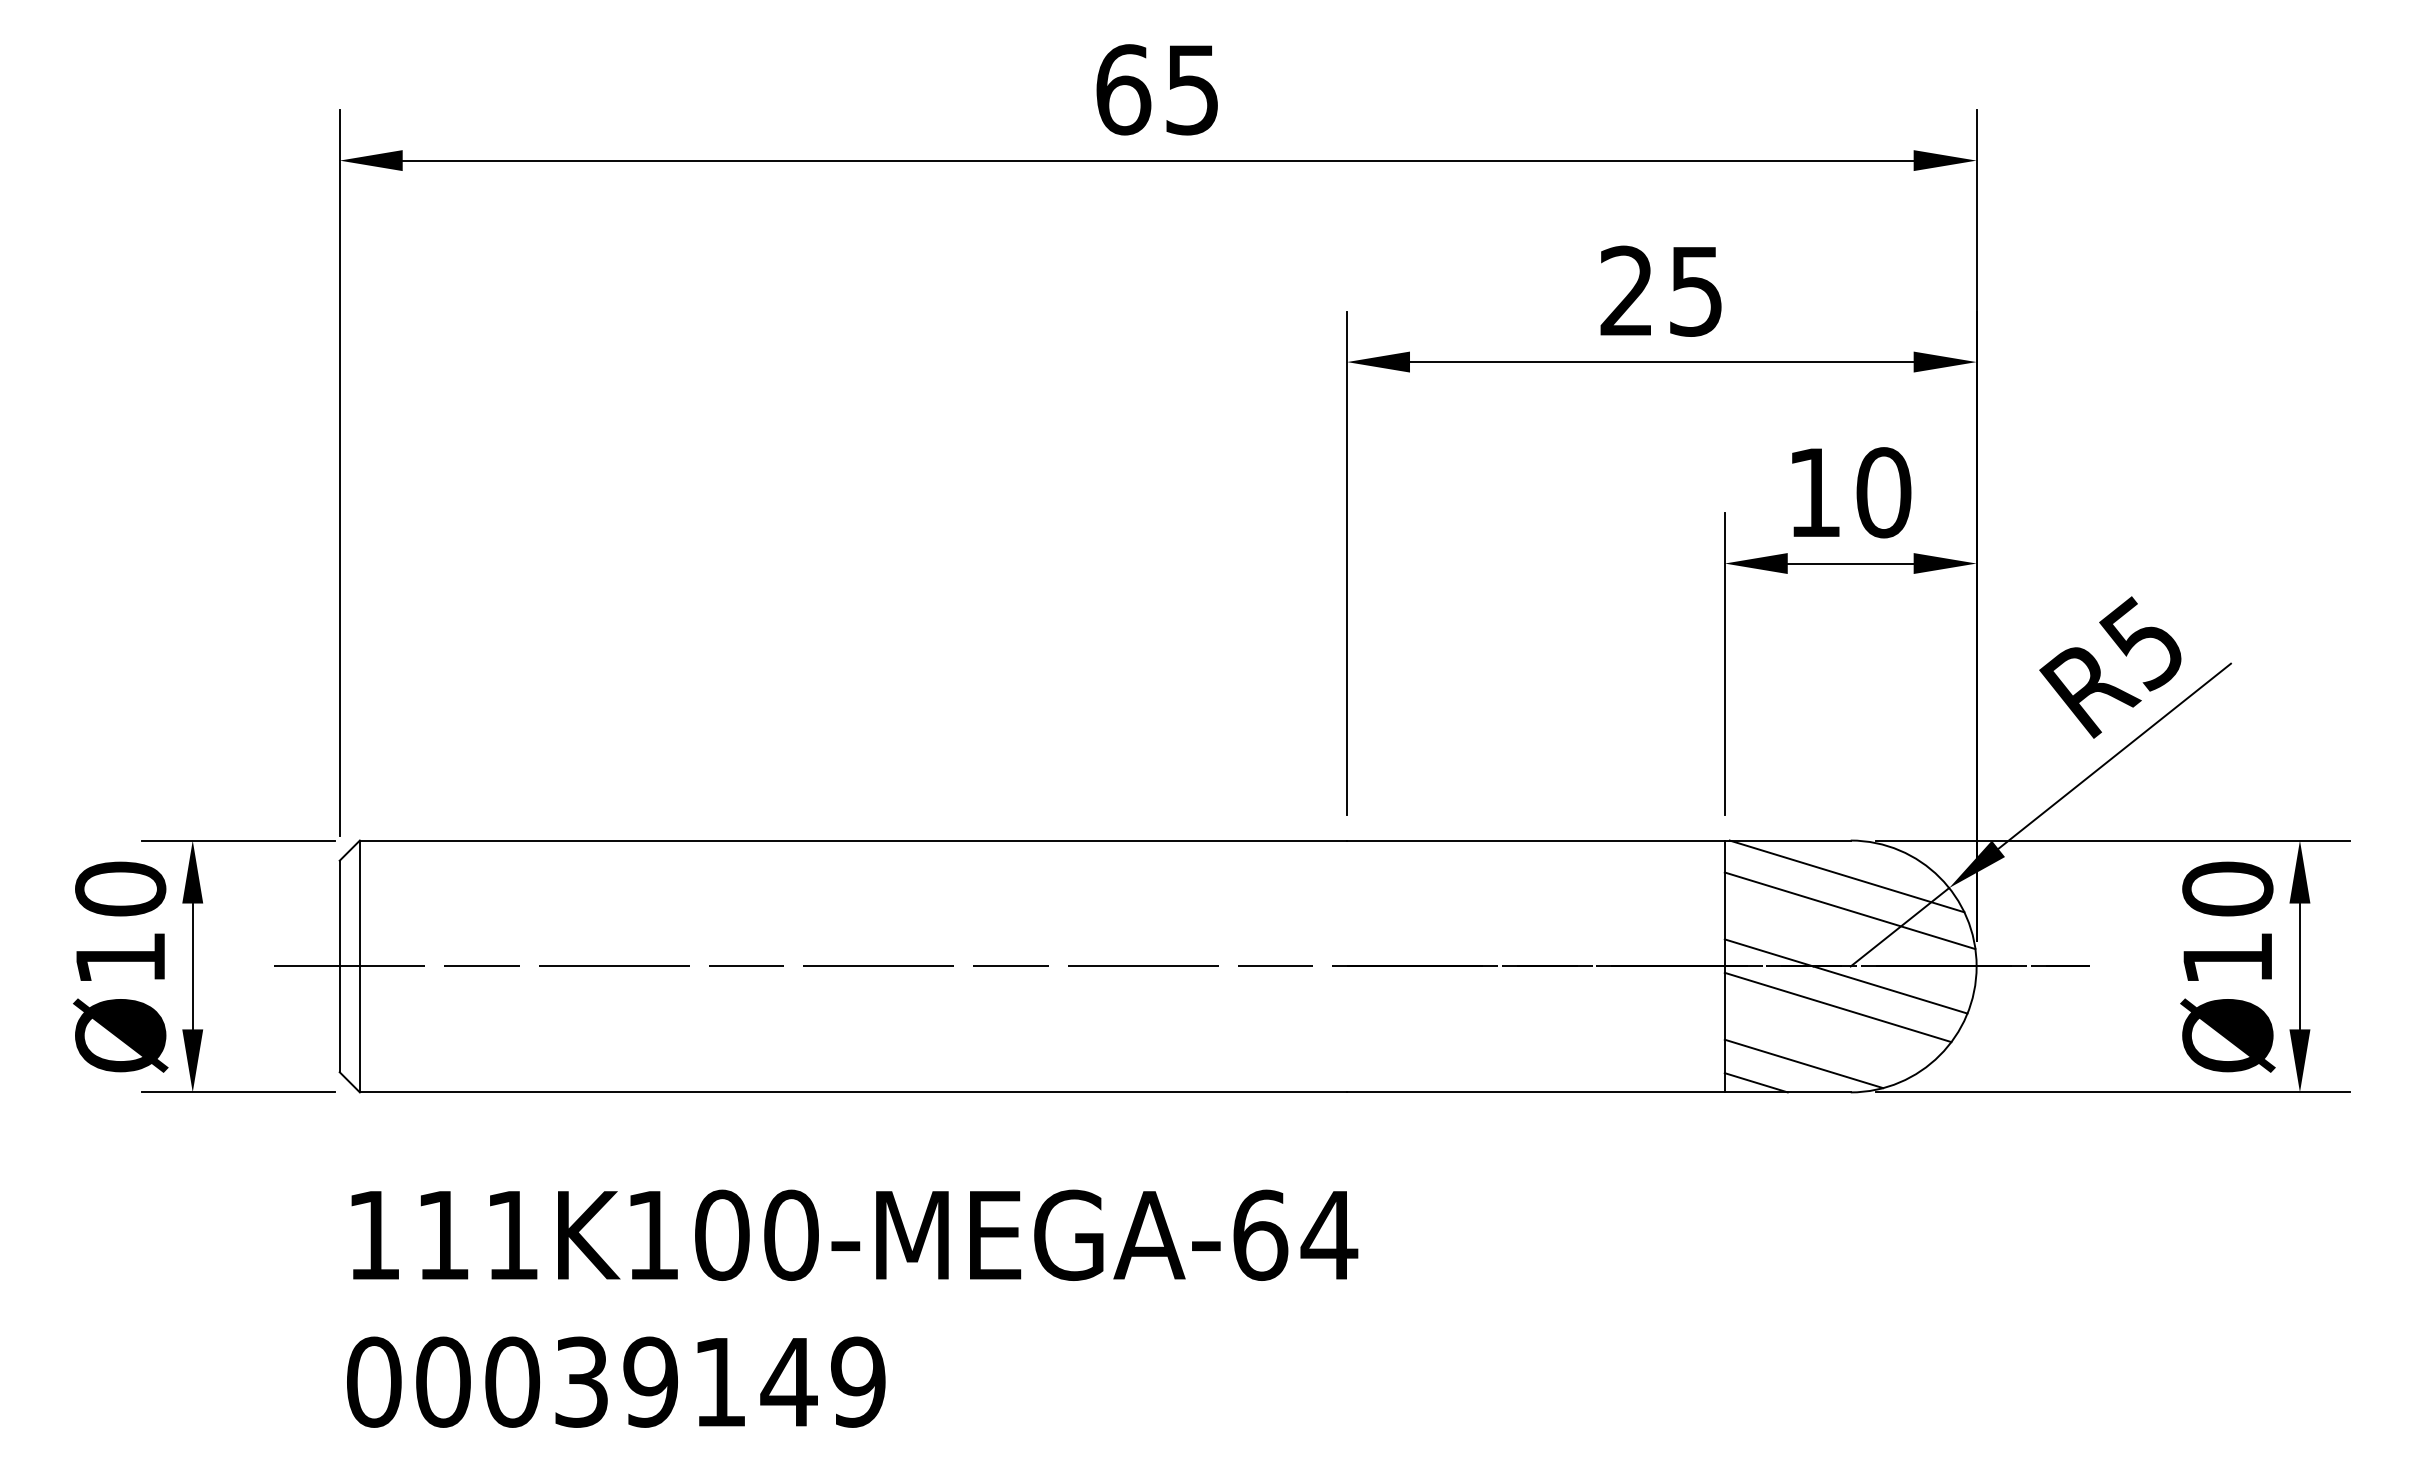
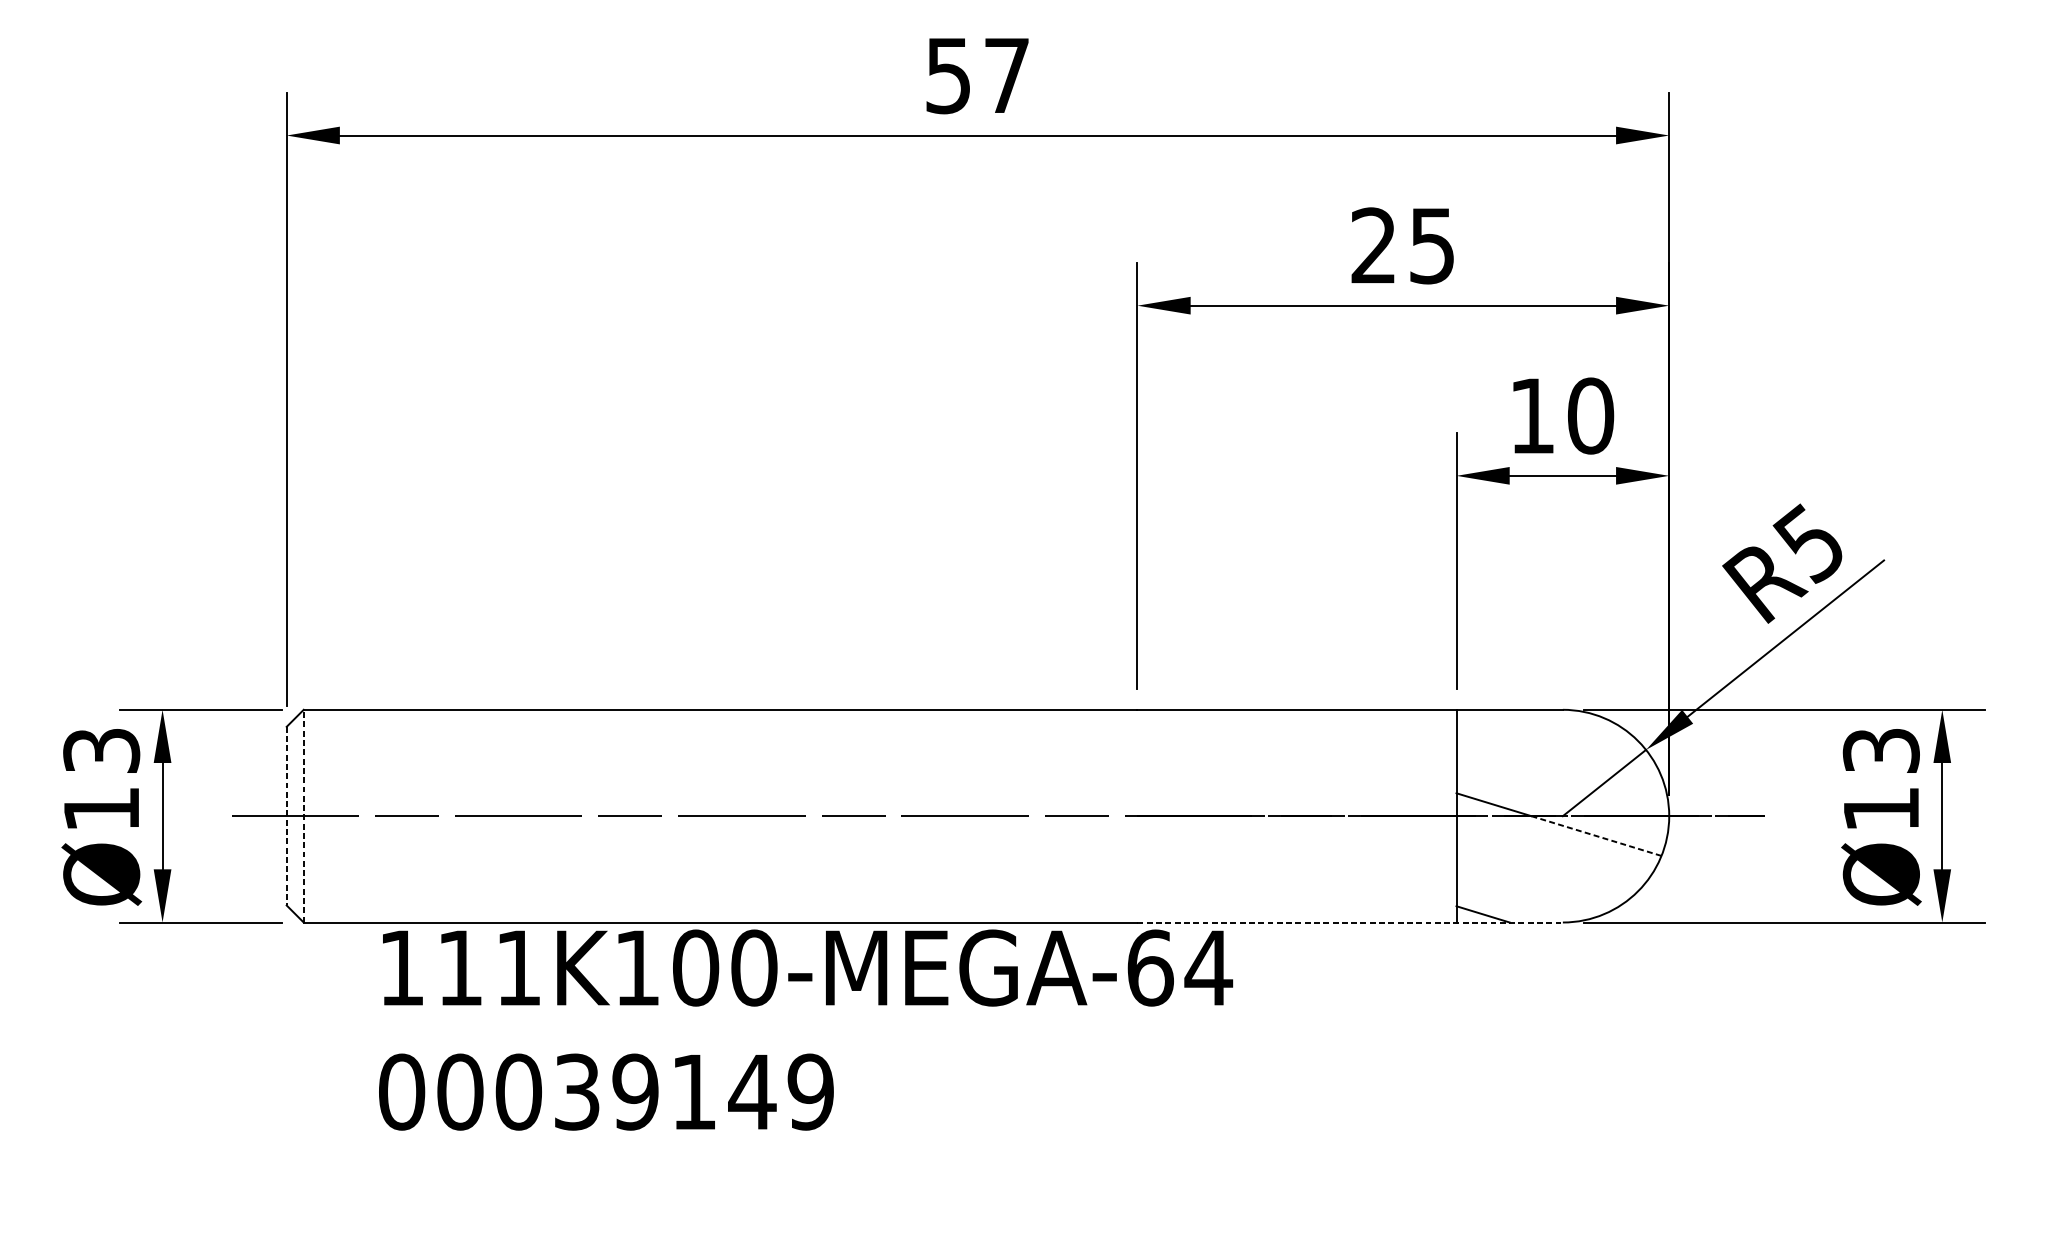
text: (1157, 89) -> (977, 75), 65 -> 57
line: (1846, 876) -> (1559, 740), removed
text: (120, 888) -> (101, 750), Ø10 -> Ø13
text: (2227, 888) -> (1881, 750), Ø10 -> Ø13
line: (1849, 910) -> (1561, 768), removed
line: (339, 966) -> (286, 816), solid -> dashed
line: (359, 966) -> (303, 816), solid -> dashed
line: (1890, 990) -> (1596, 836), solid -> dashed
line: (1837, 1007) -> (1551, 850), removed
line: (1803, 1063) -> (1523, 898), removed
line: (1598, 1092) -> (1349, 922), solid -> dashed
text: (852, 1308) -> (805, 1029), moved

